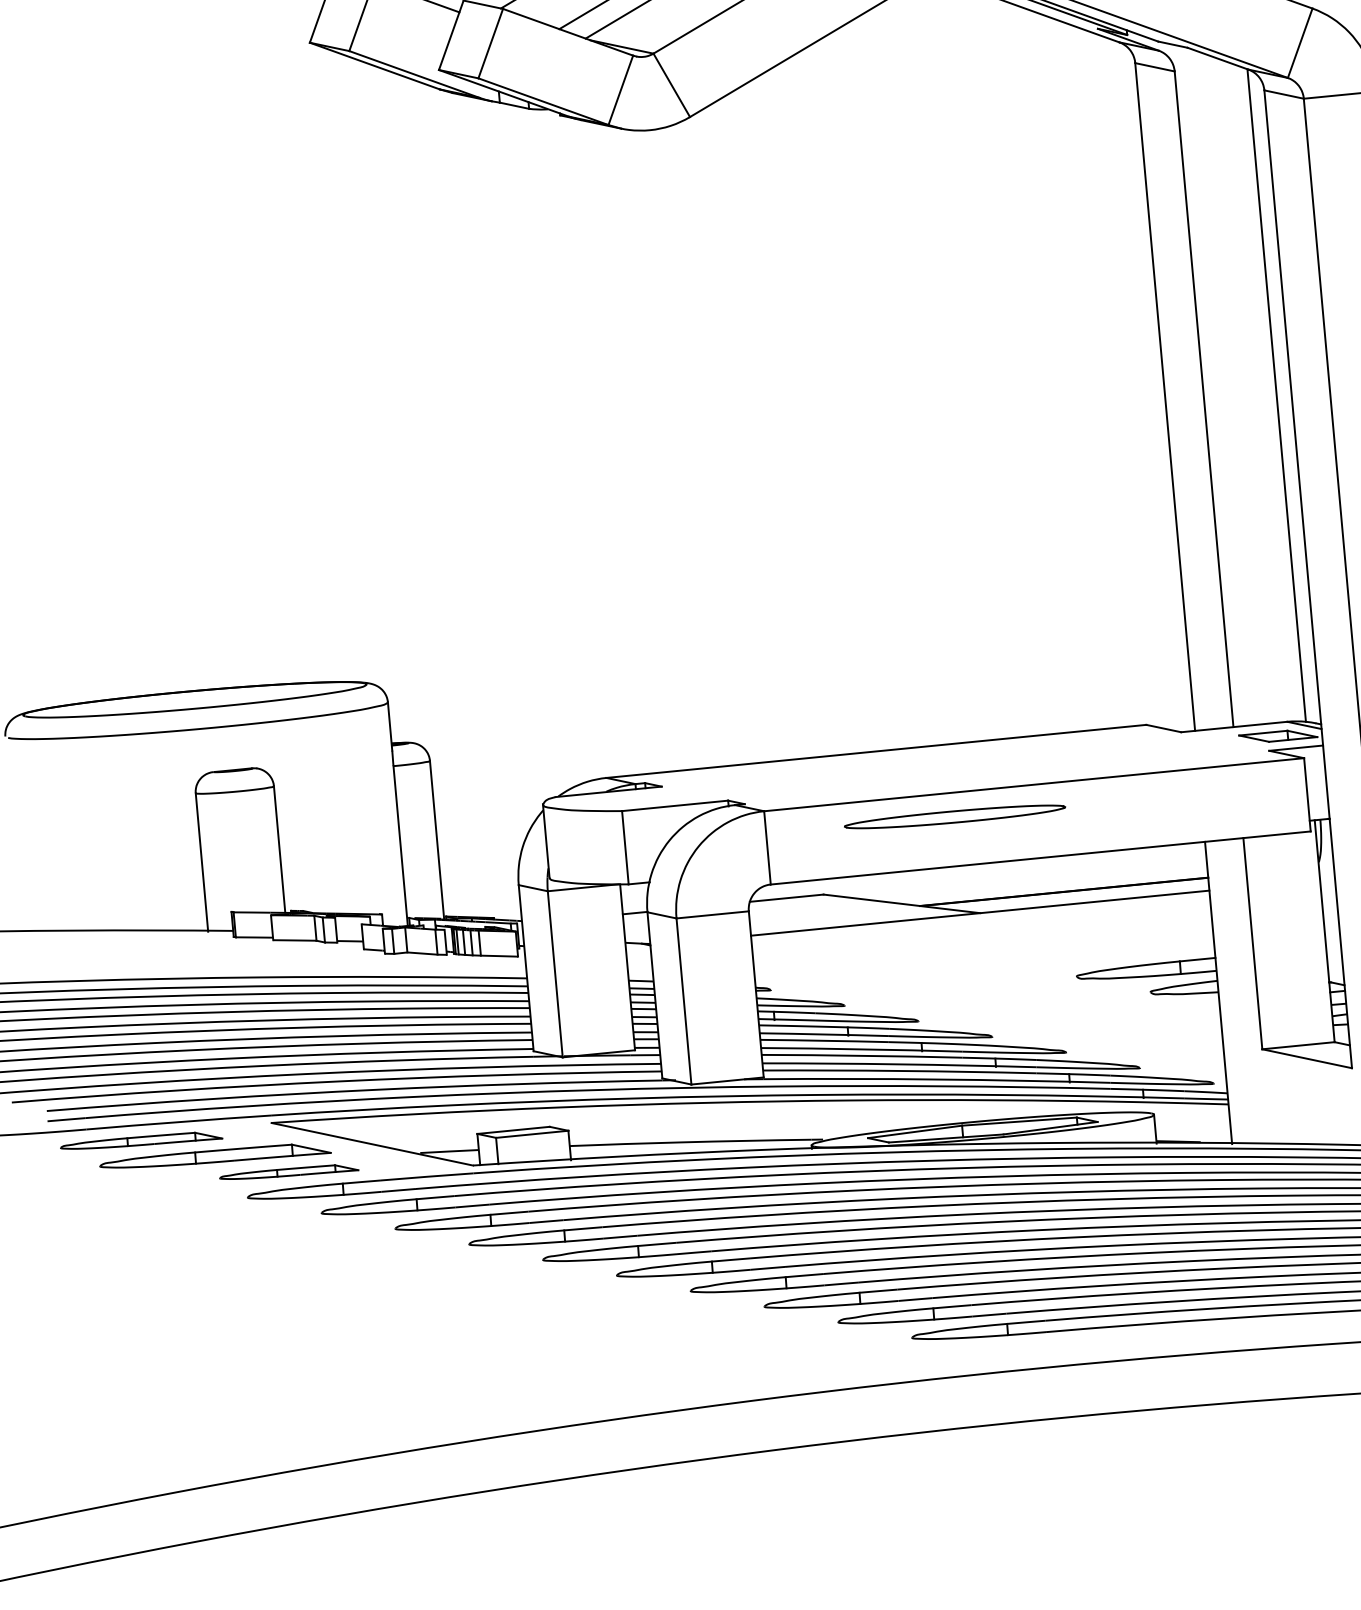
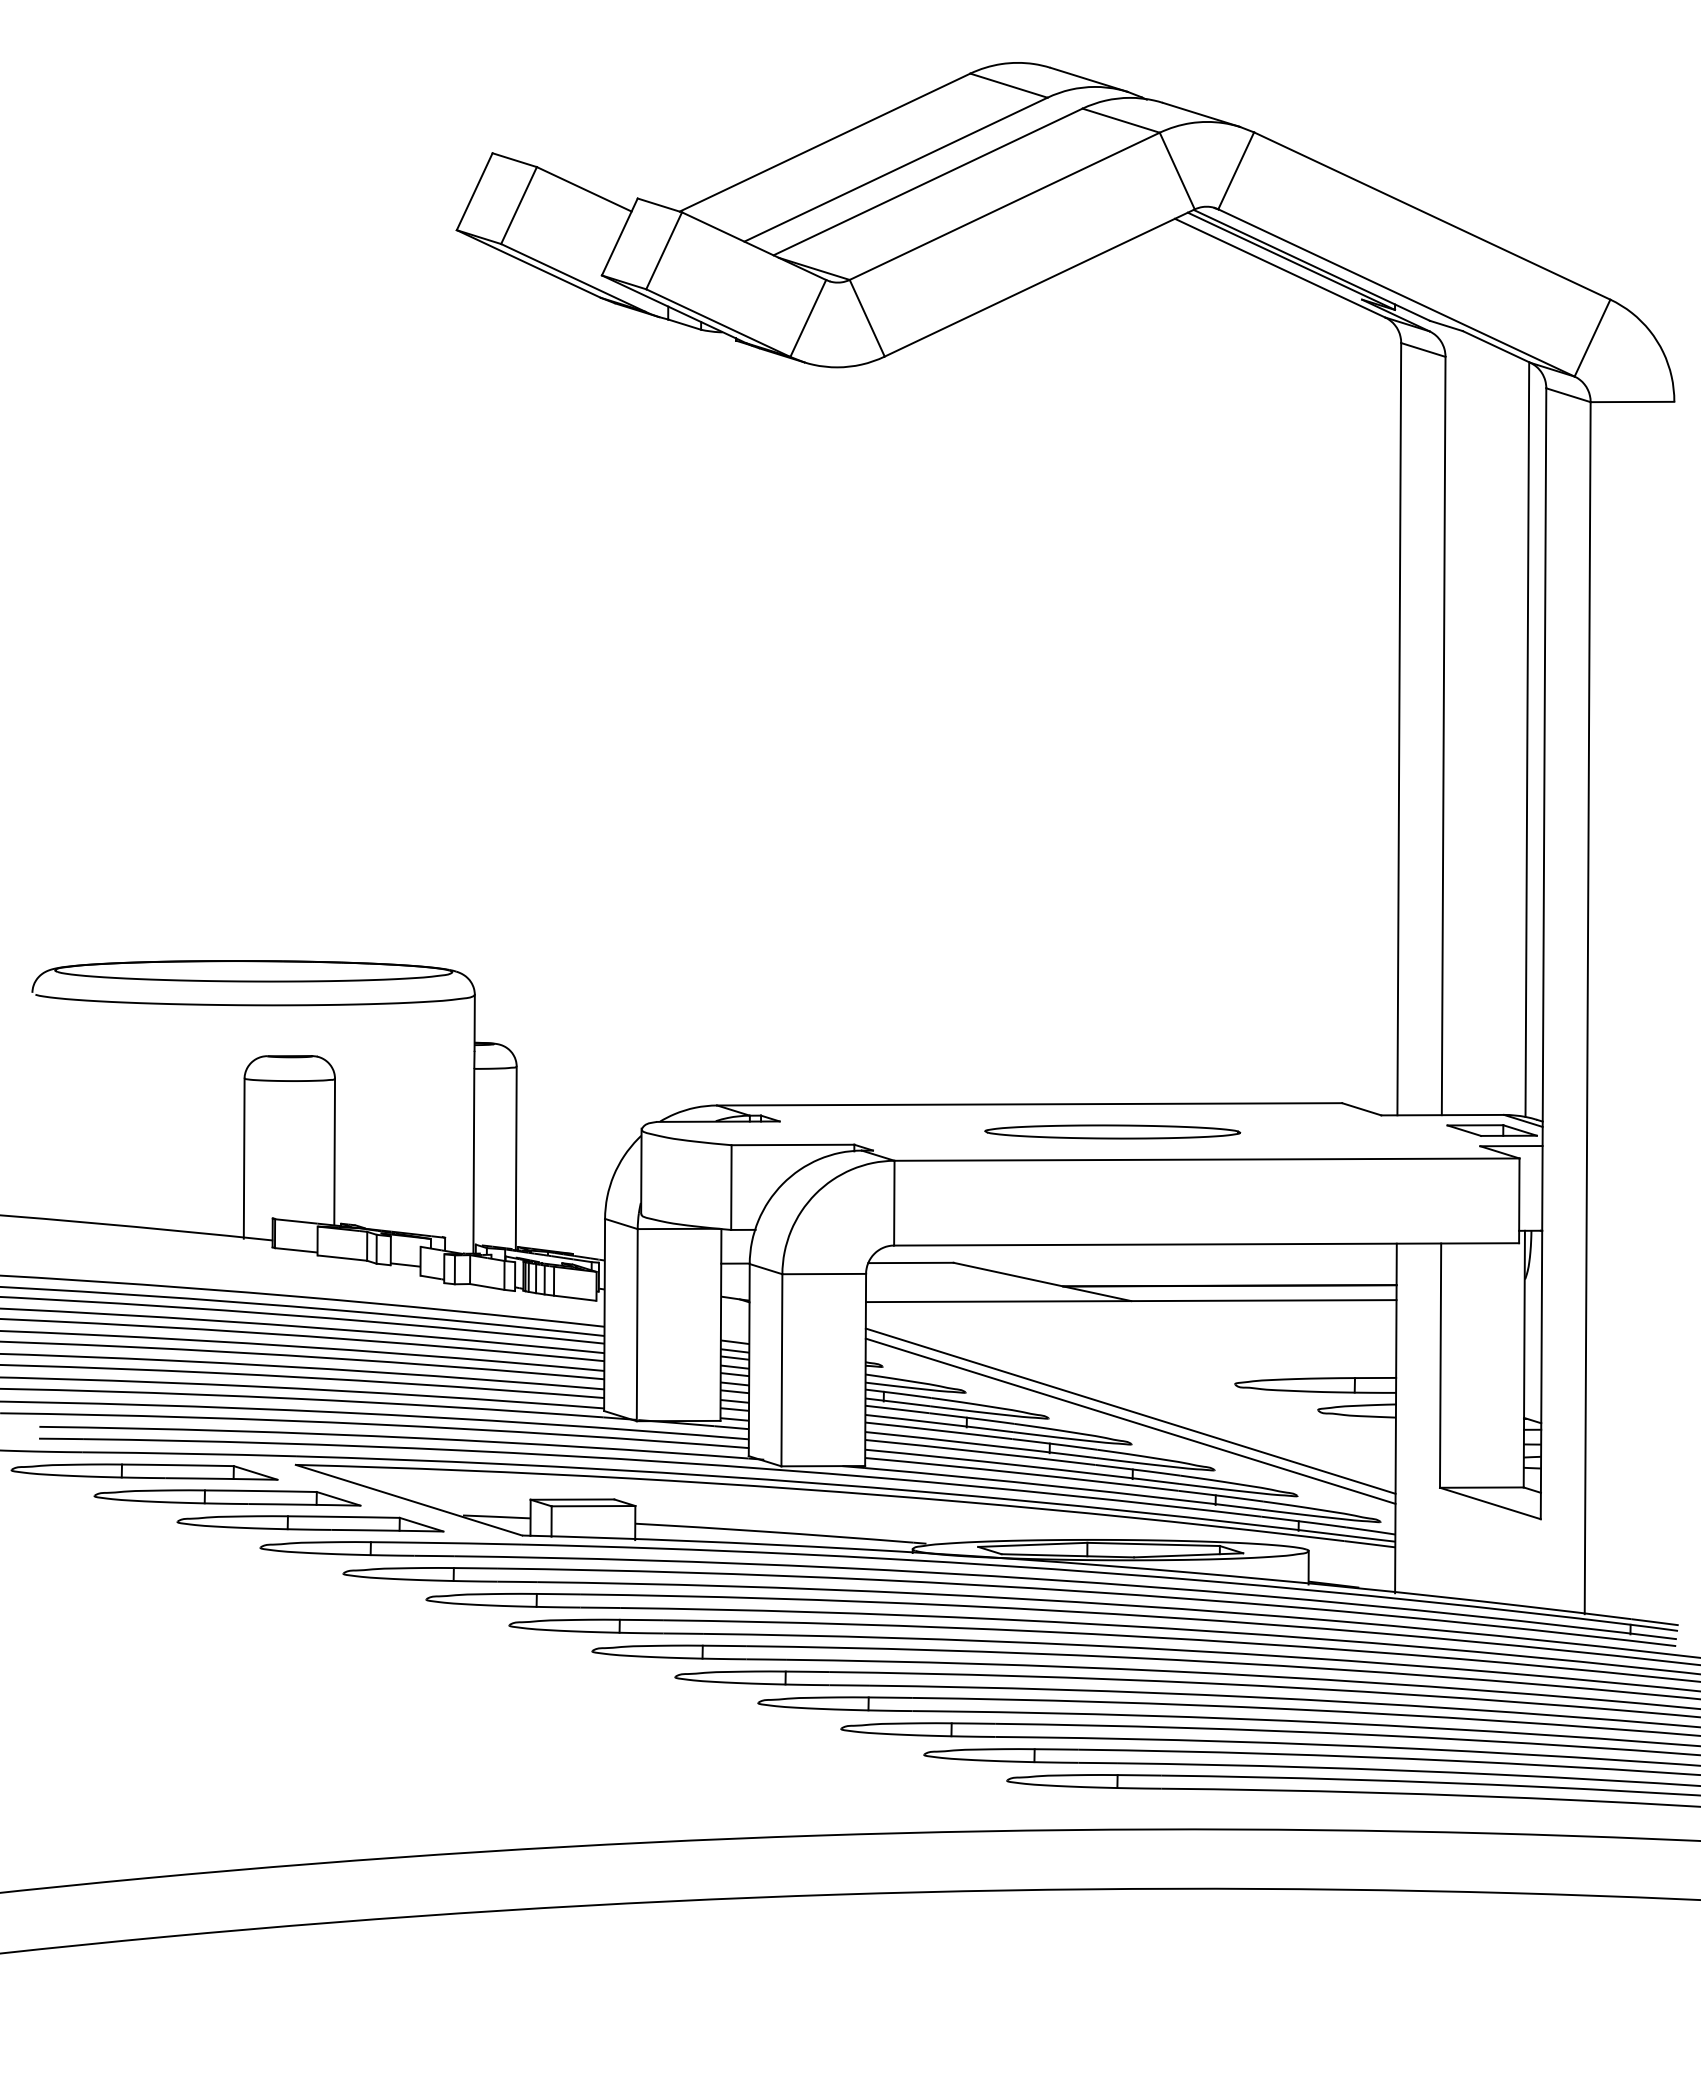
part: (954, 816) -> (1112, 1131), moved
line: (988, 1007) -> (1130, 1410), added
line: (989, 1016) -> (1130, 1420), added
part: (141, 1141) -> (144, 1471), size x1.43
part: (289, 1172) -> (310, 1523), size x1.67

